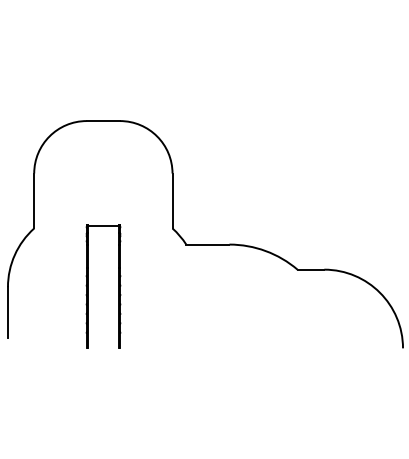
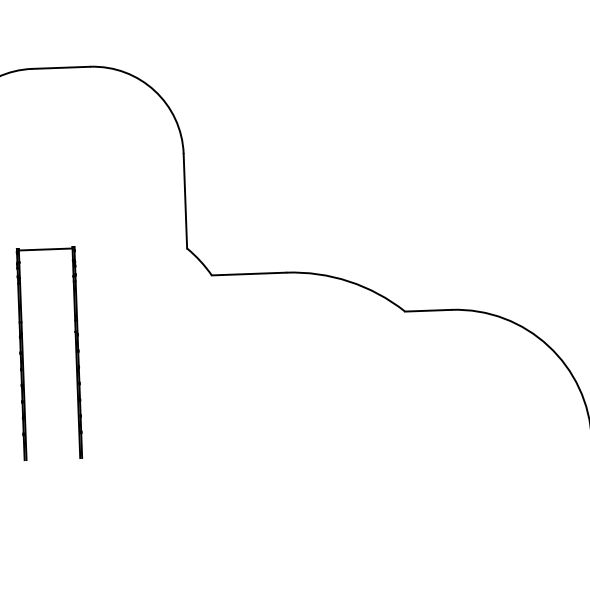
part: (88, 286) -> (23, 354), moved

